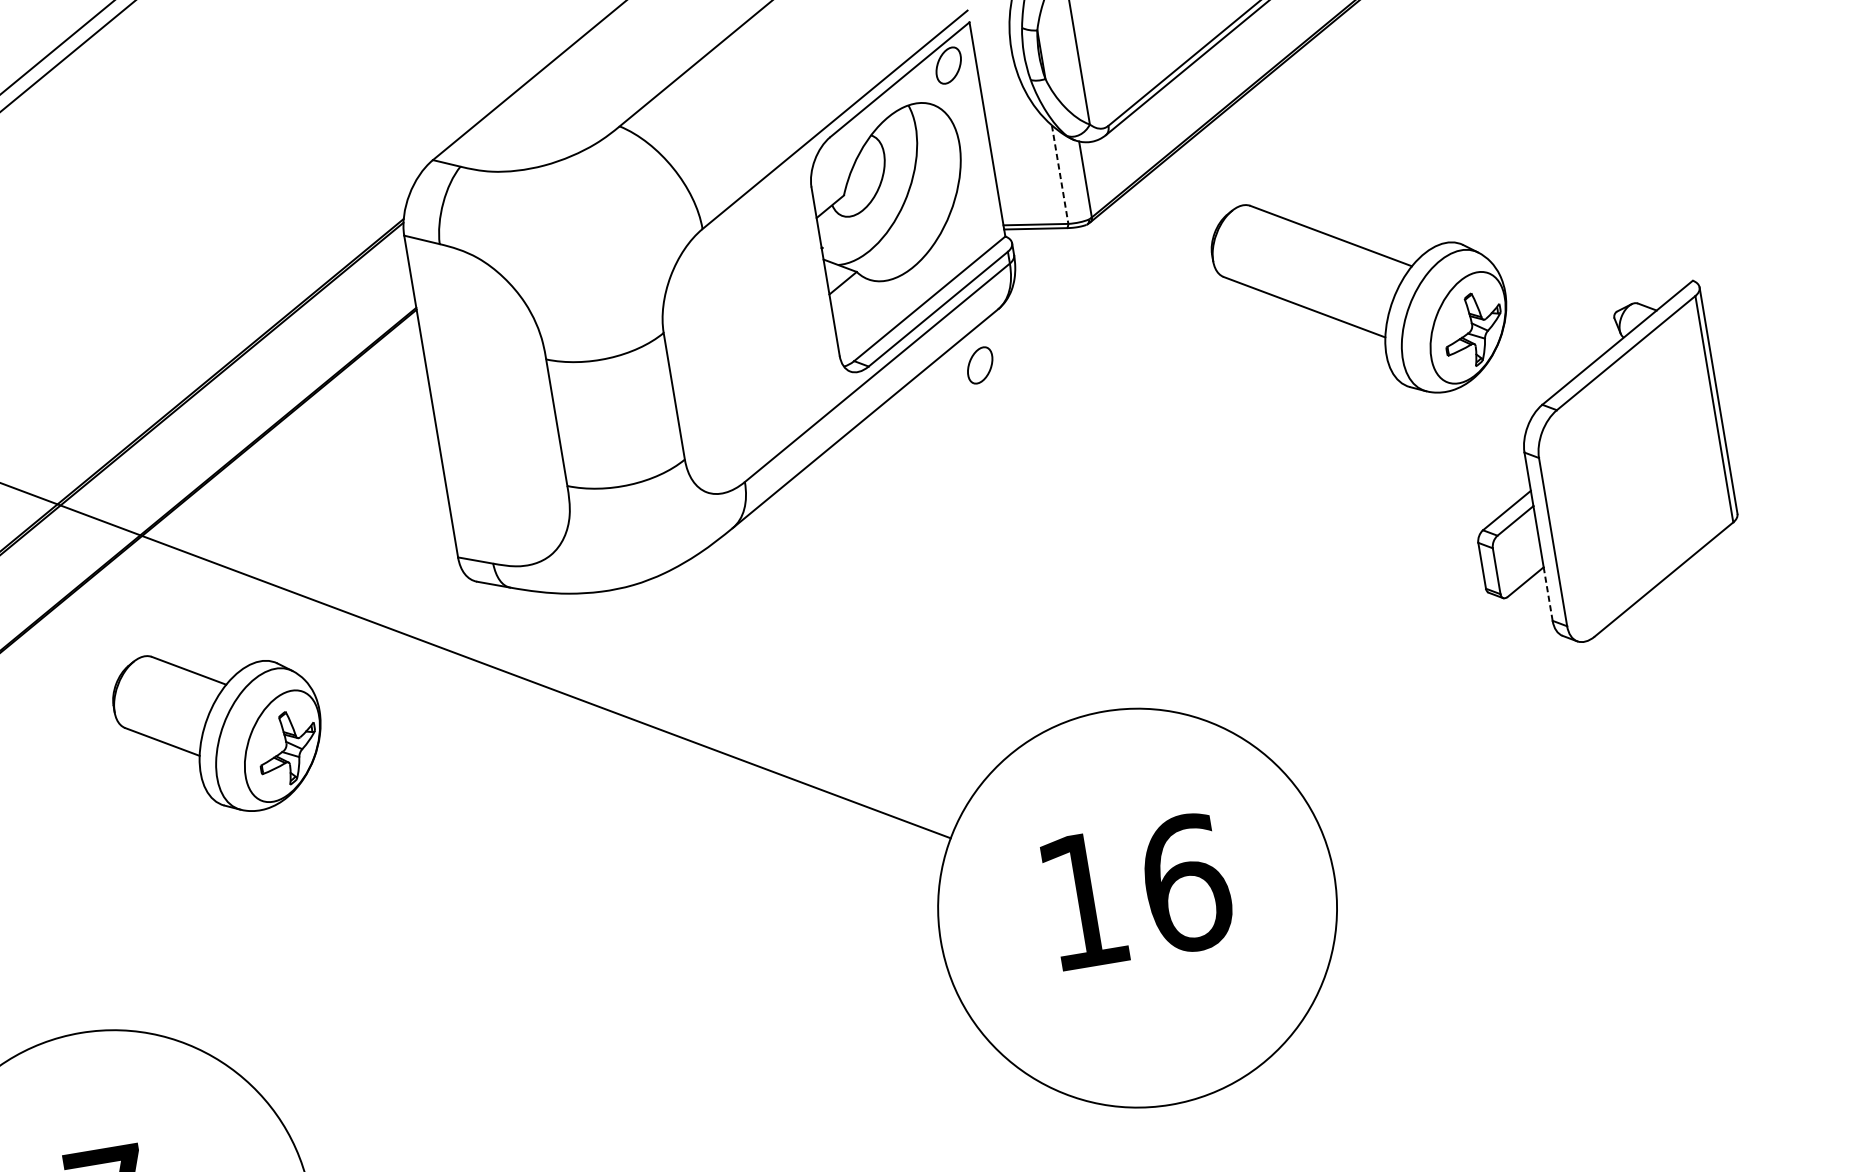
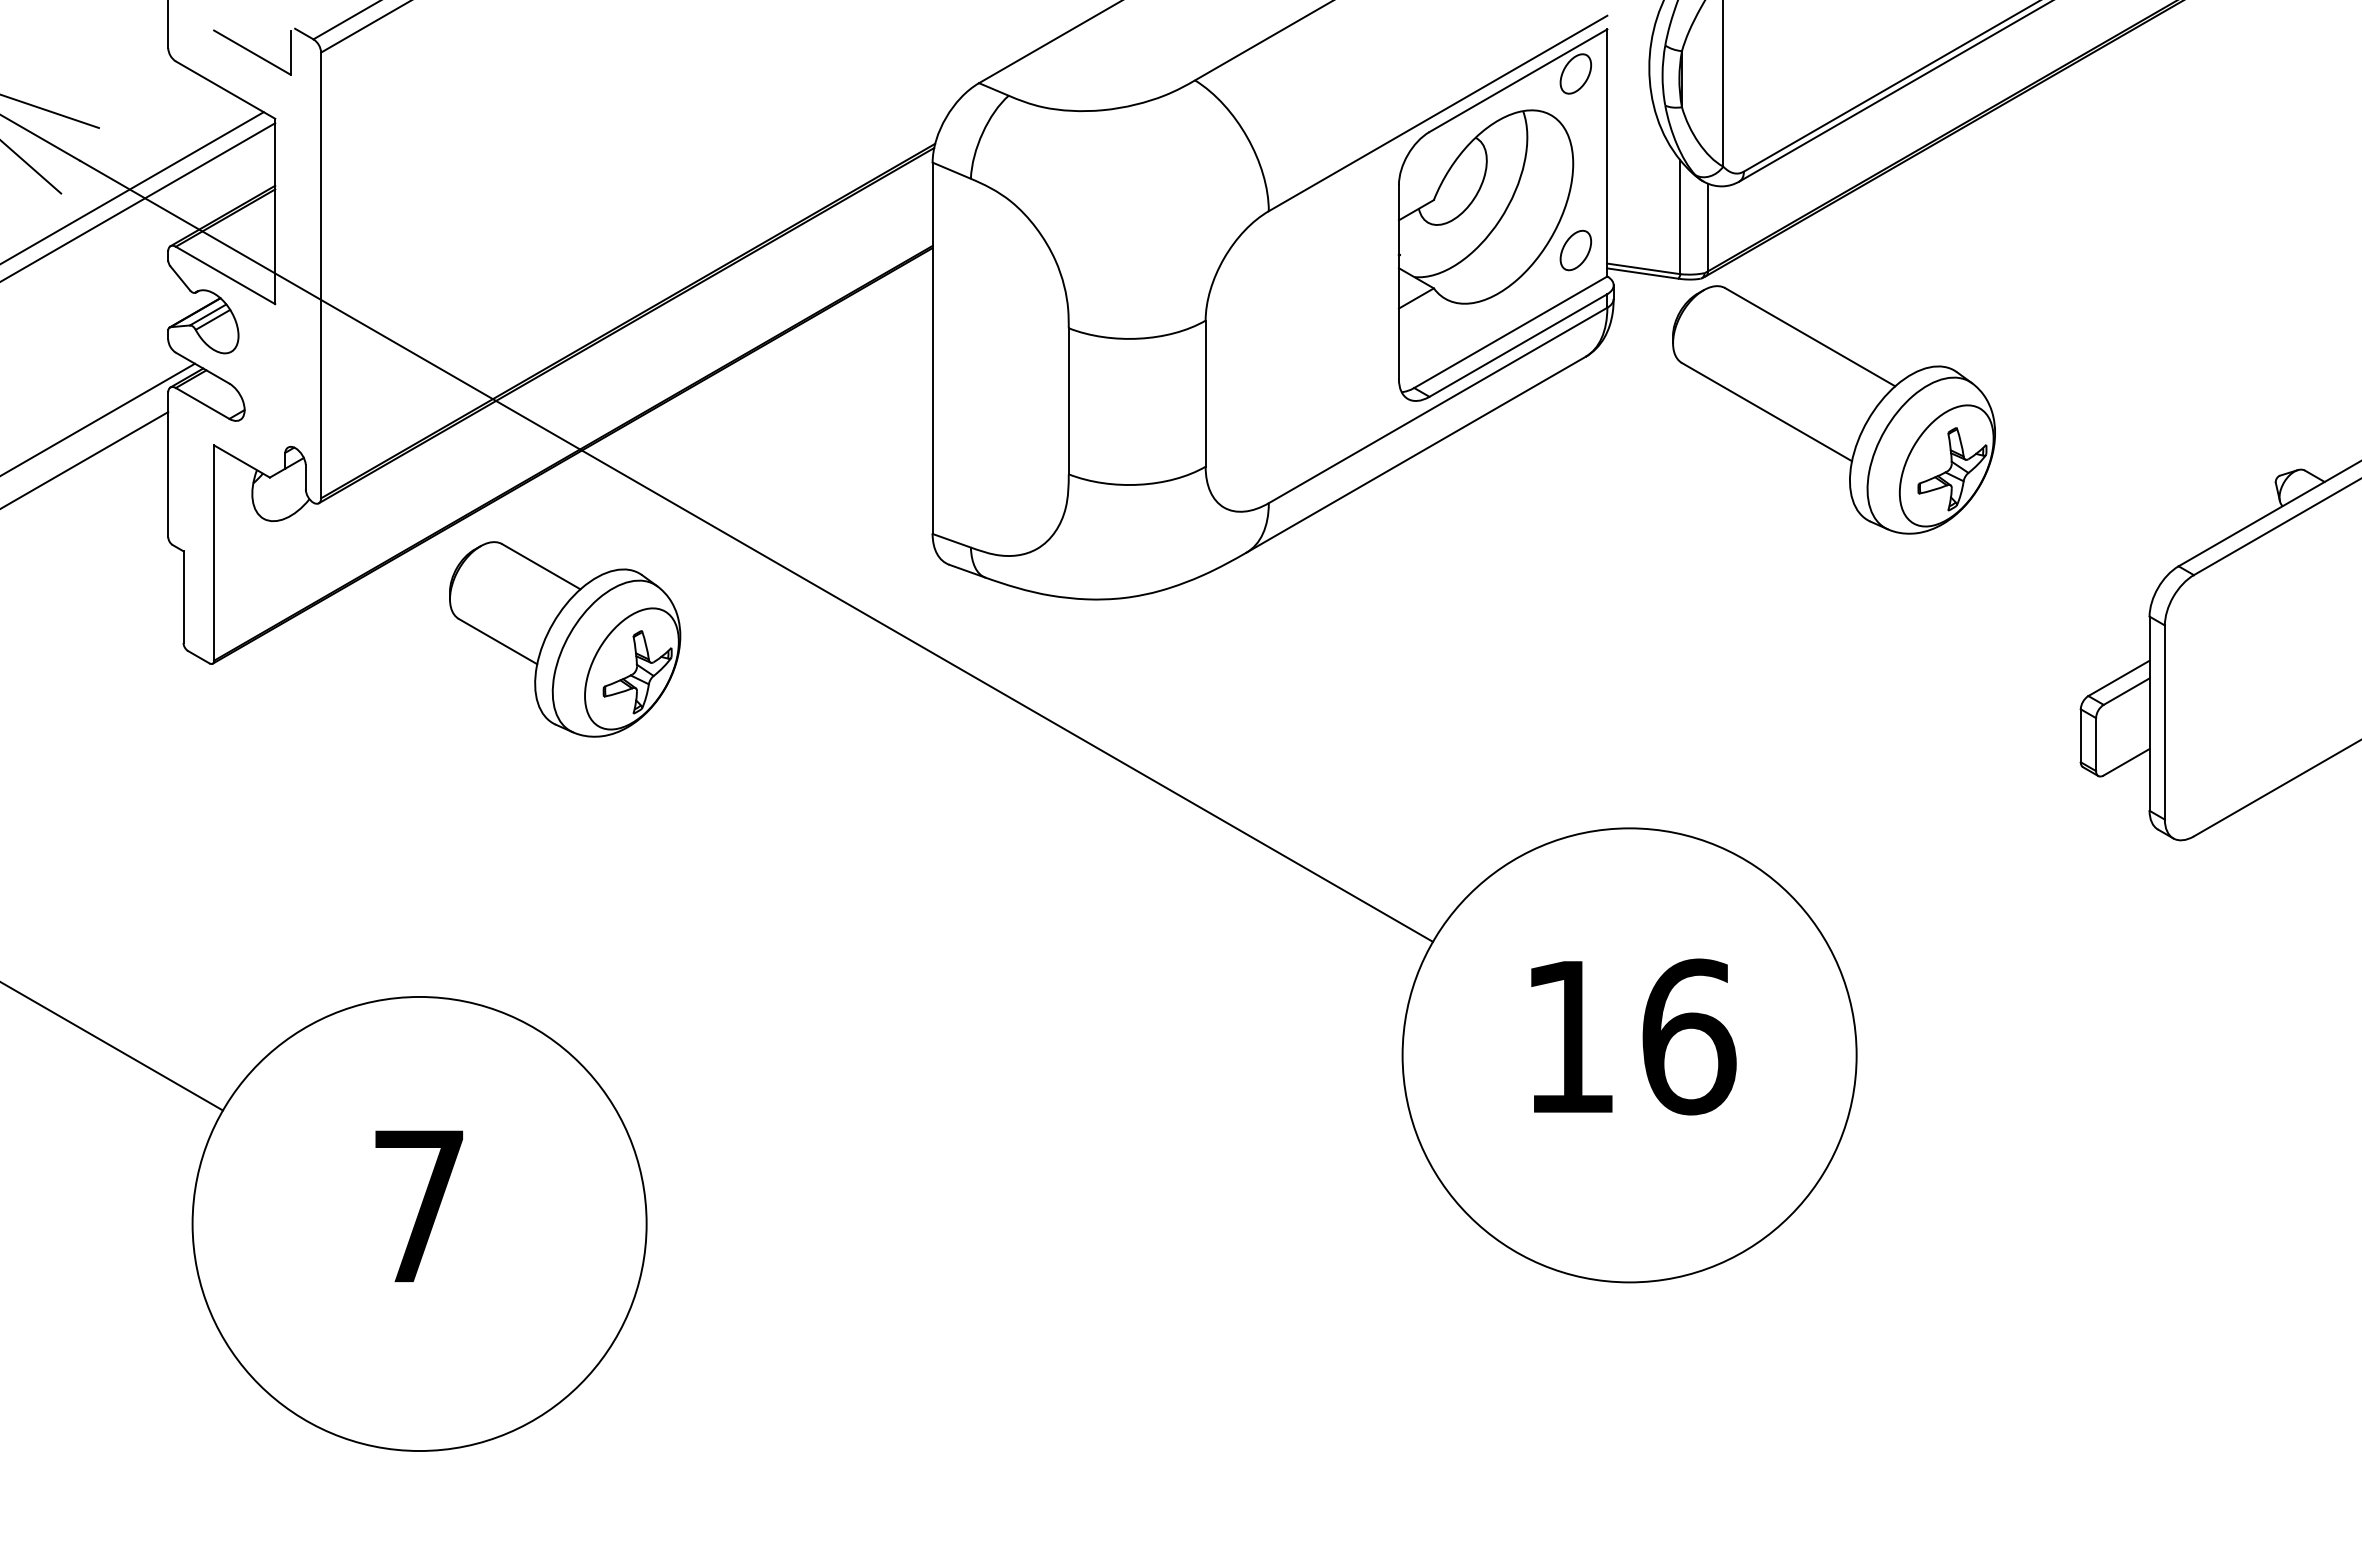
line: (1060, 174) -> (1680, 217), dashed -> solid
part: (1361, 295) -> (1833, 409), moved
part: (979, 365) -> (1575, 250), moved
line: (1548, 593) -> (2149, 779), dashed -> solid
part: (220, 730) -> (565, 639), moved

